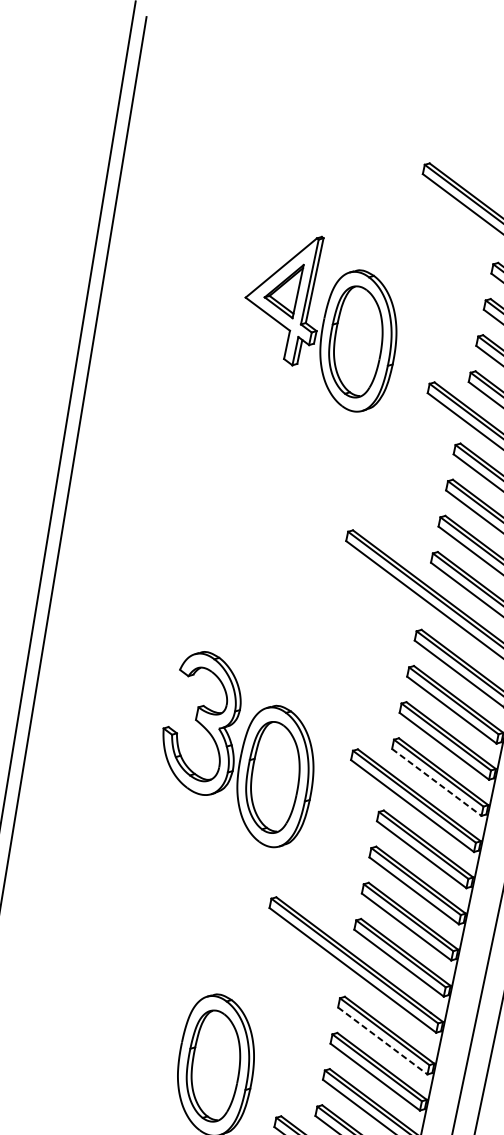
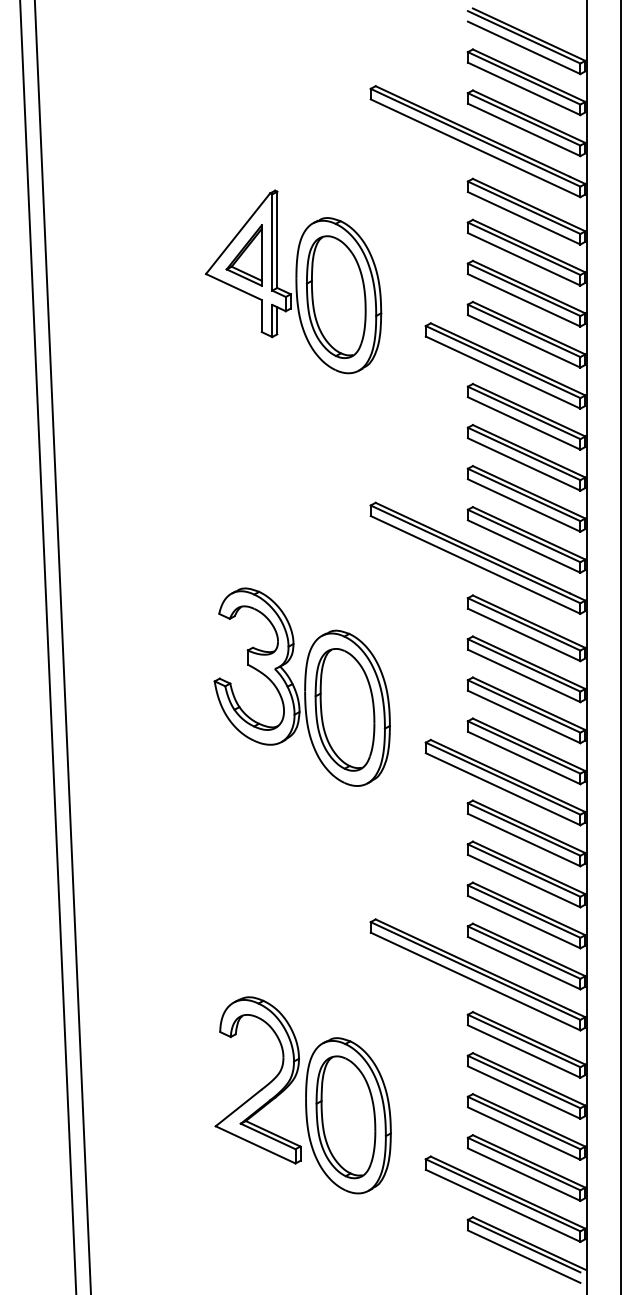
part: (239, 748) -> (301, 686), moved
line: (437, 782) -> (524, 758), dashed -> solid
part: (145, 1024) -> (262, 1087), added
line: (383, 1041) -> (524, 1051), dashed -> solid

